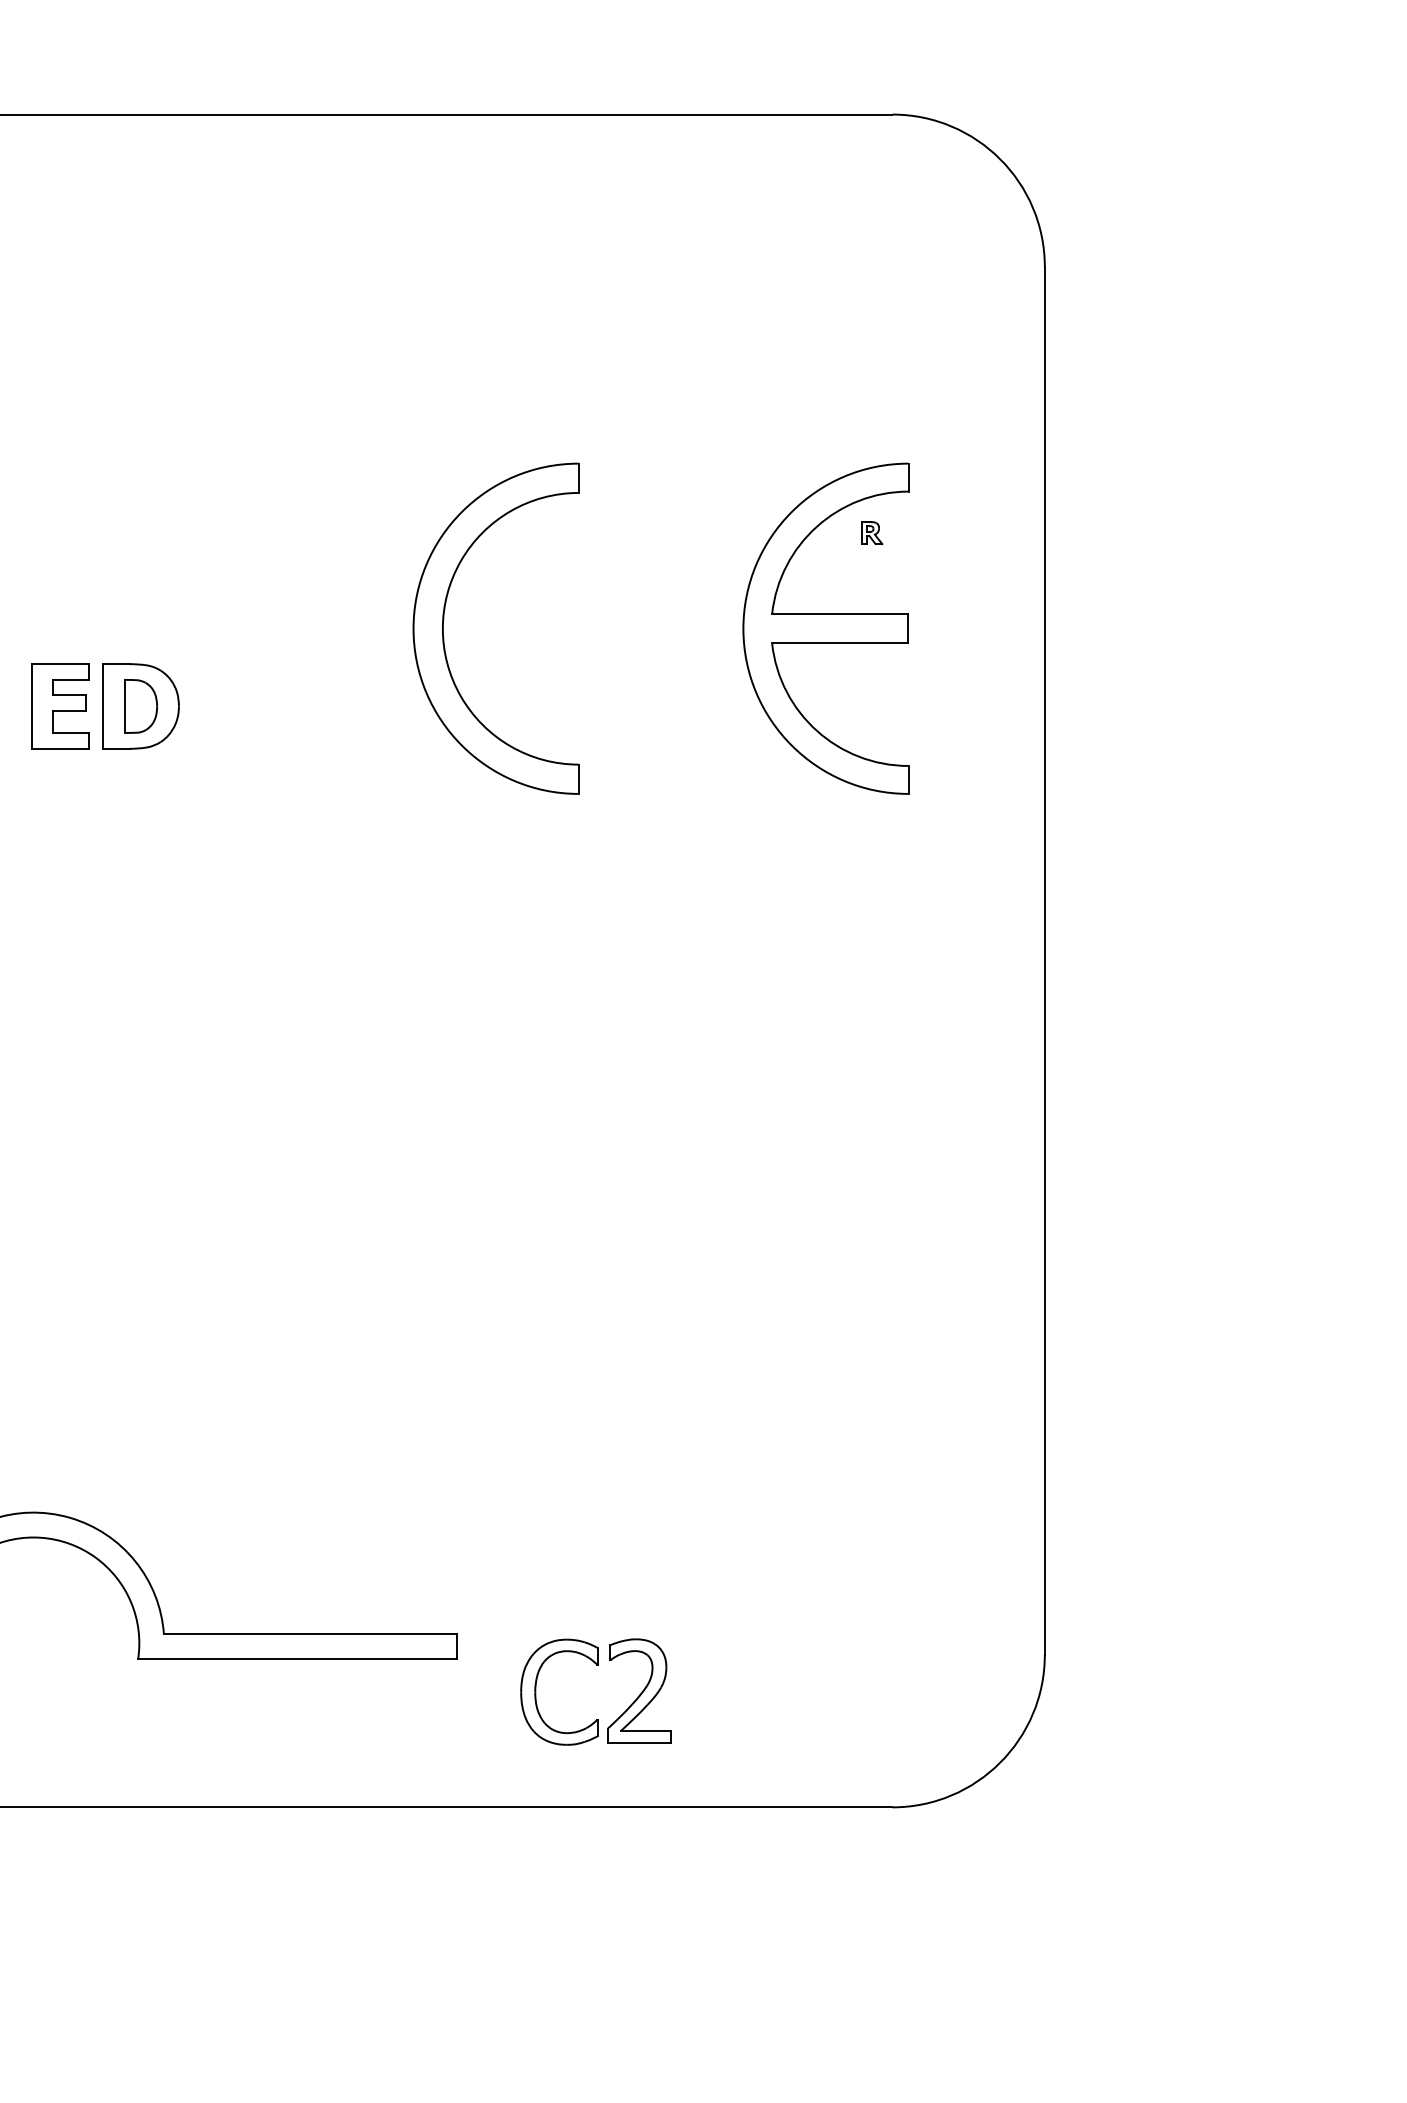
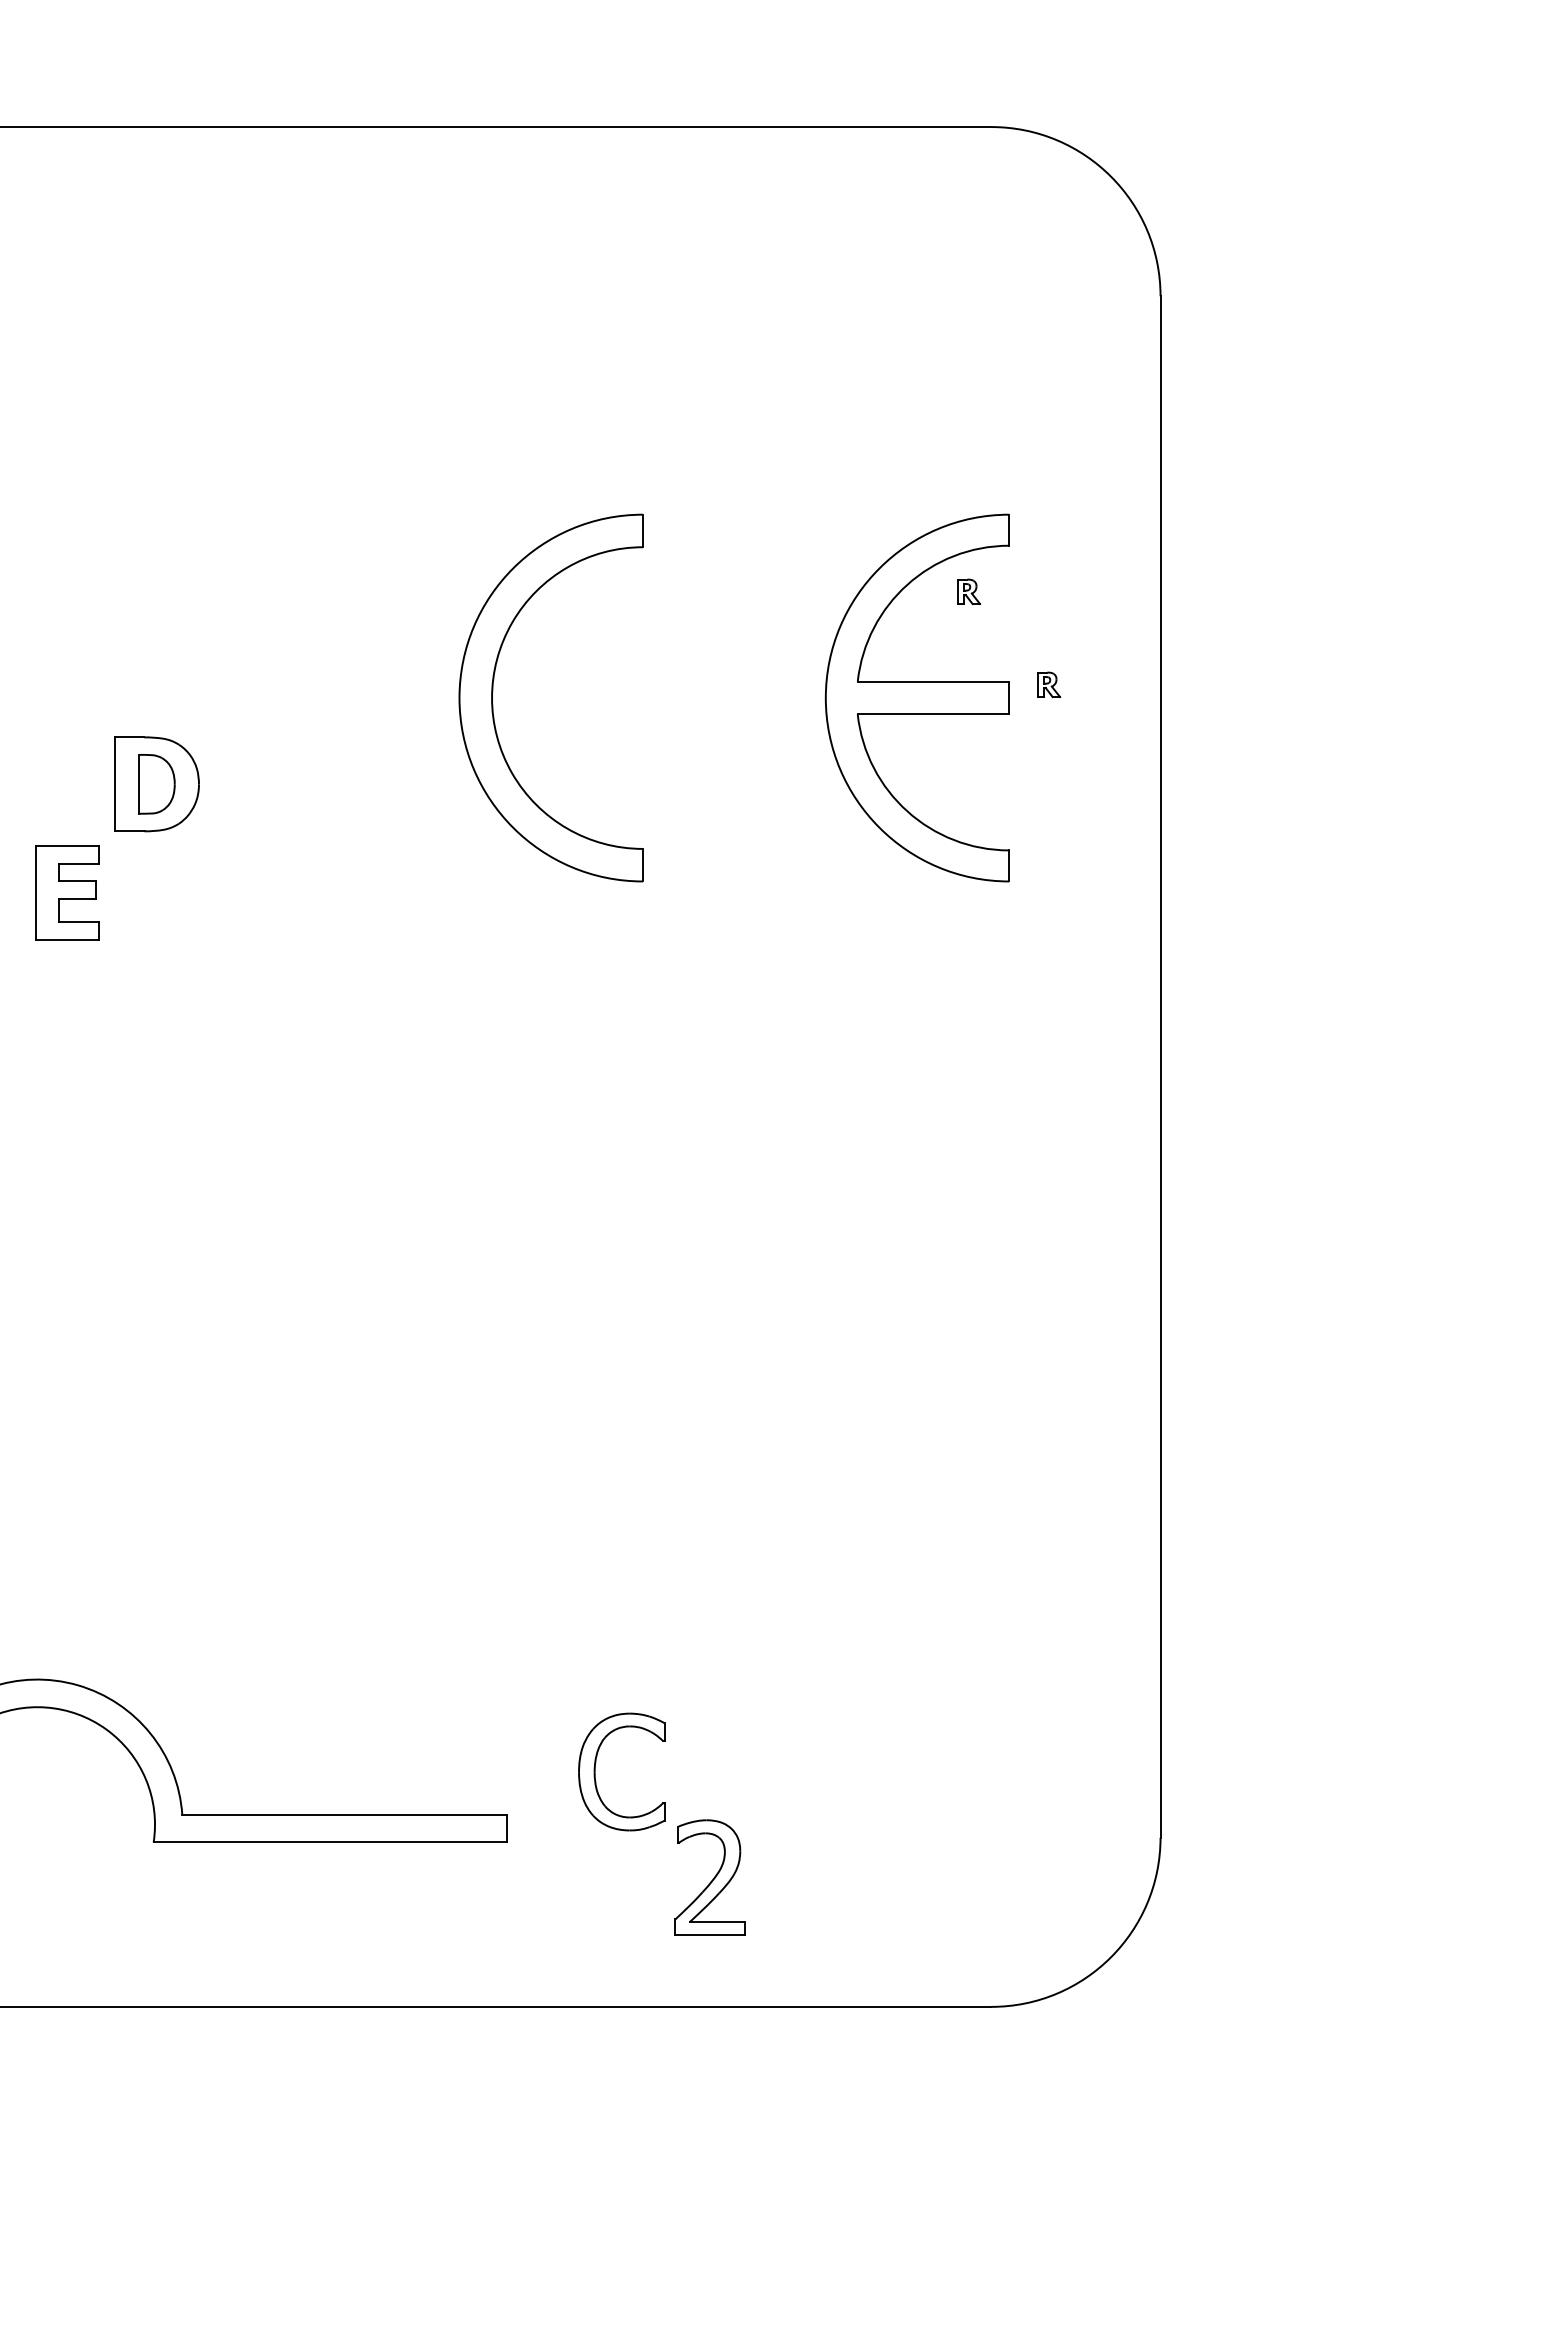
part: (944, 616) -> (1049, 684), added
part: (60, 705) -> (67, 892), moved
part: (536, 1691) -> (595, 1771), moved

